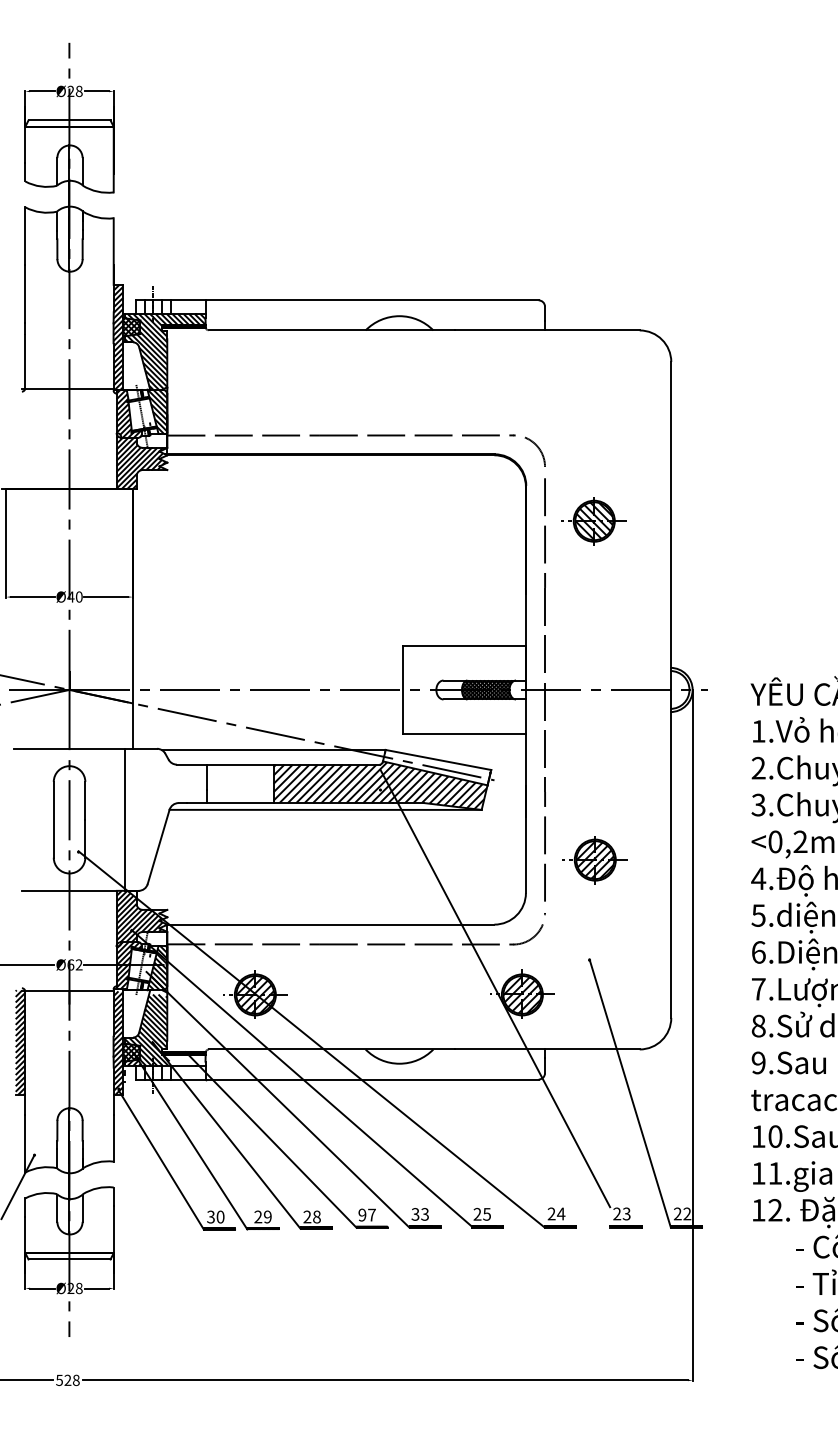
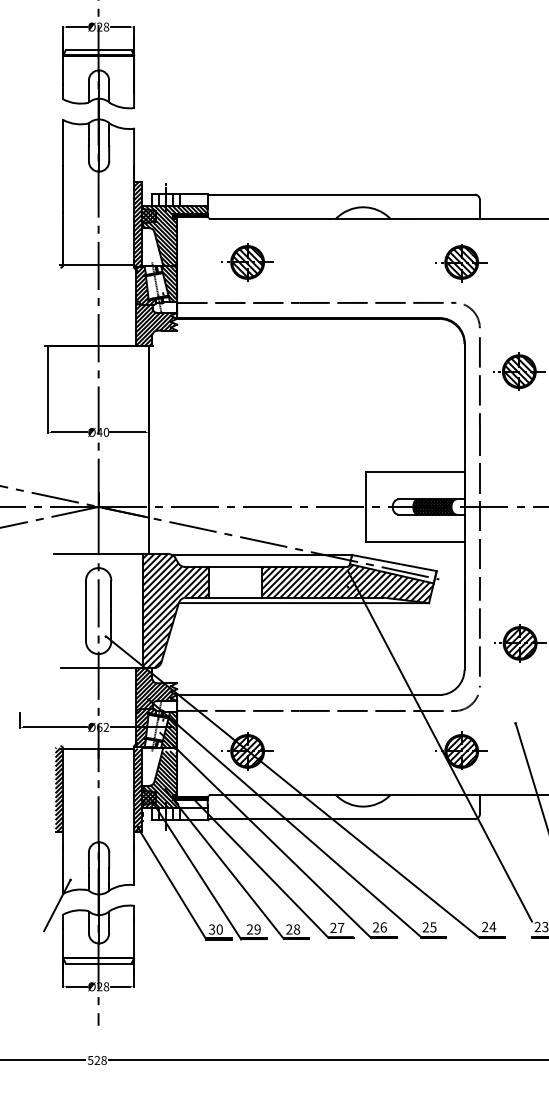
part: (255, 384) -> (247, 262), added
part: (522, 385) -> (461, 262), added
hatch: (165, 819) -> (175, 610), added
text: (420, 1214) -> (380, 927), 33 -> 26
text: (362, 1215) -> (333, 928), 97 -> 27

